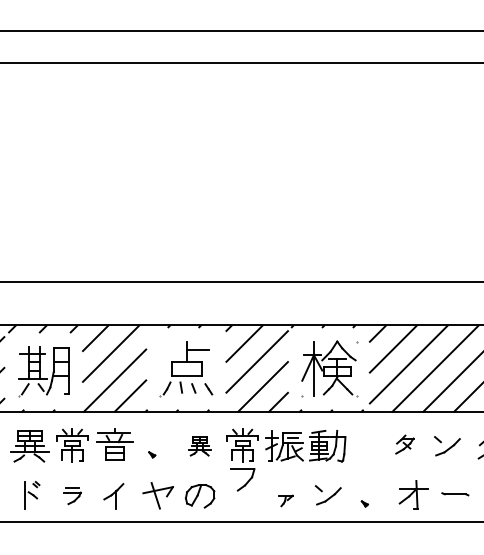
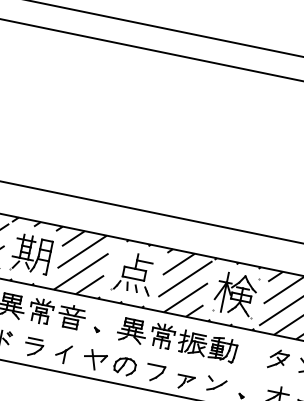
part: (404, 444) -> (278, 359), size x1.43
part: (199, 446) -> (131, 330), size x1.67
part: (242, 479) -> (155, 372), moved
part: (72, 495) -> (34, 347), size x1.43
part: (286, 500) -> (186, 382), size x1.67

